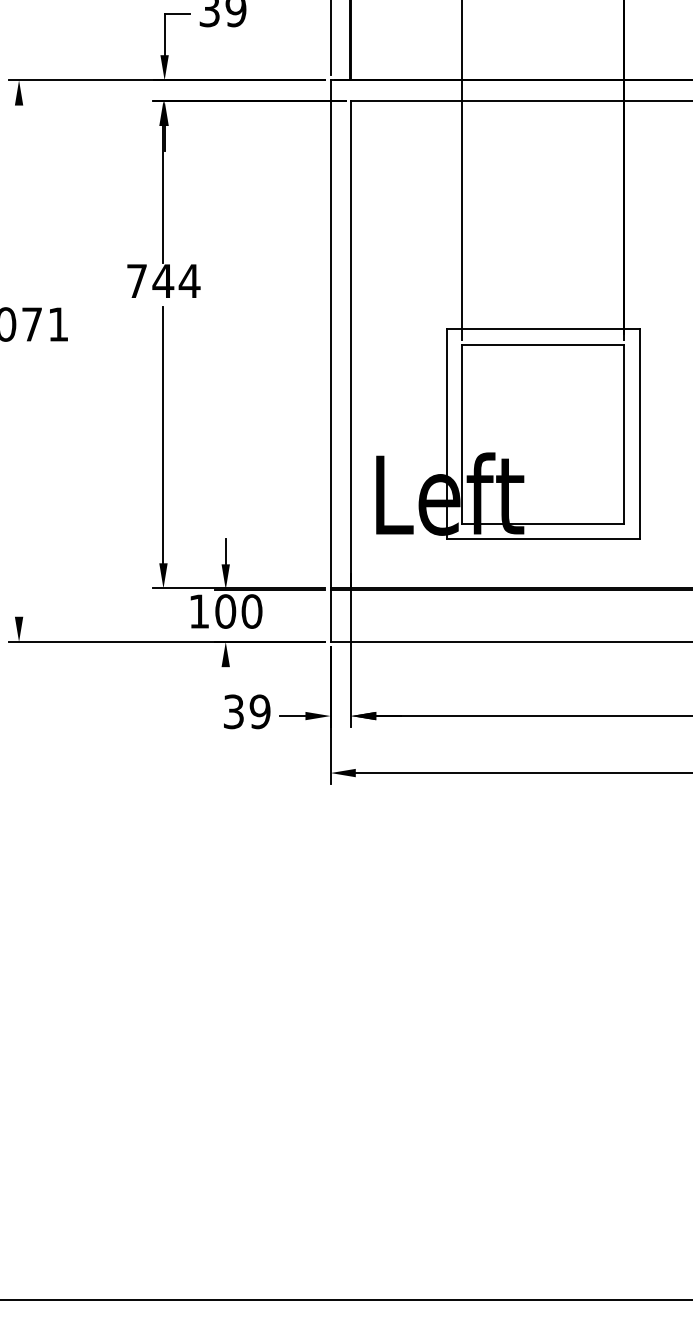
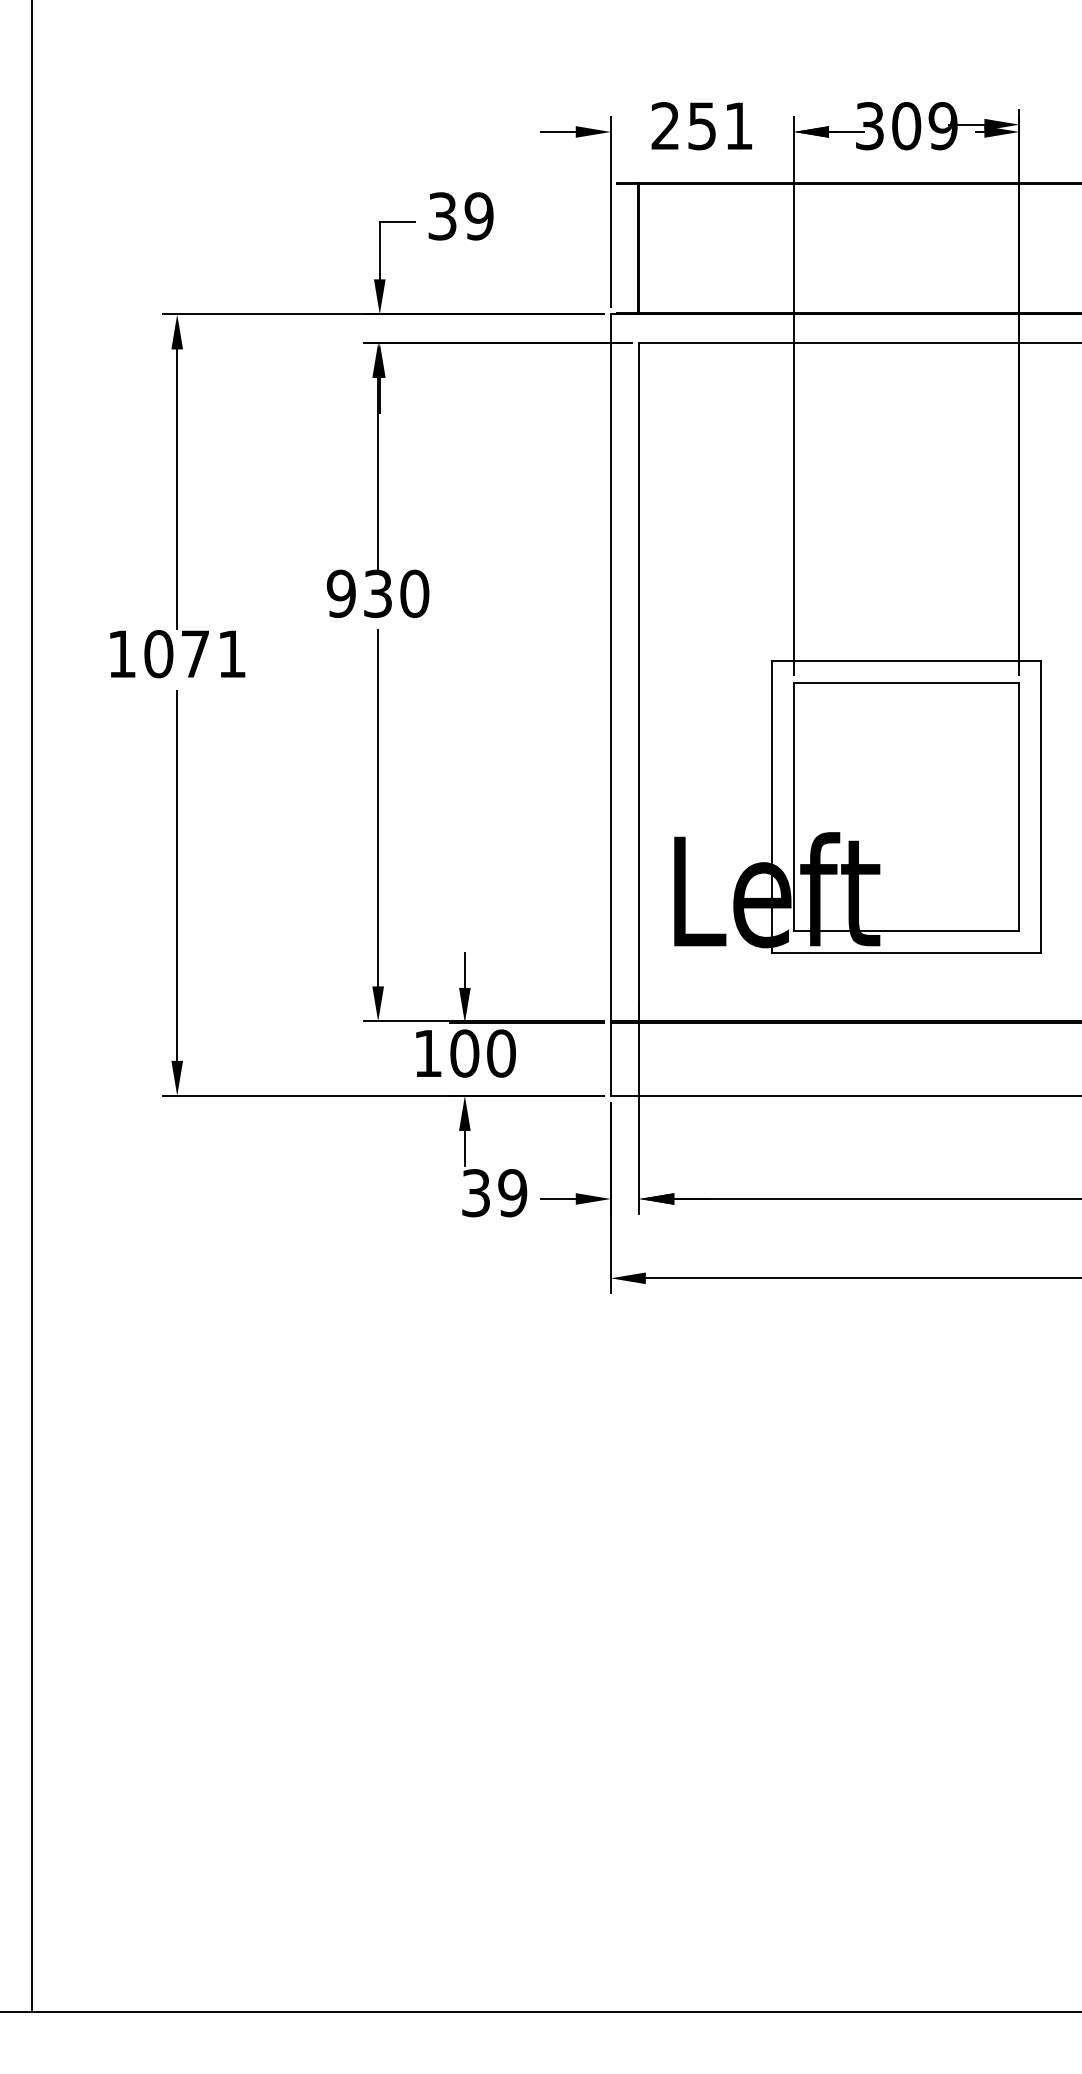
line: (19, 206) -> (177, 489), added
text: (162, 280) -> (377, 593), 744 -> 930
line: (19, 483) -> (177, 875), added
line: (225, 679) -> (464, 1147), added

